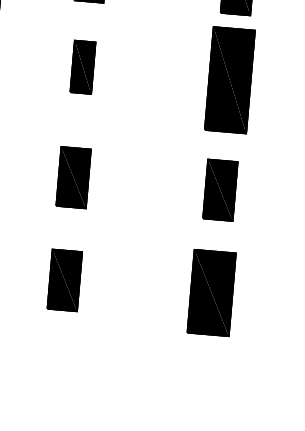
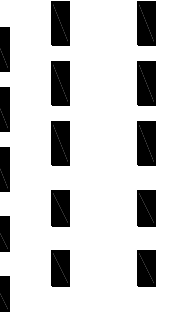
part: (82, 66) -> (60, 143), size x1.43
part: (229, 79) -> (146, 143), size x0.71
part: (211, 293) -> (146, 268), size x0.71

